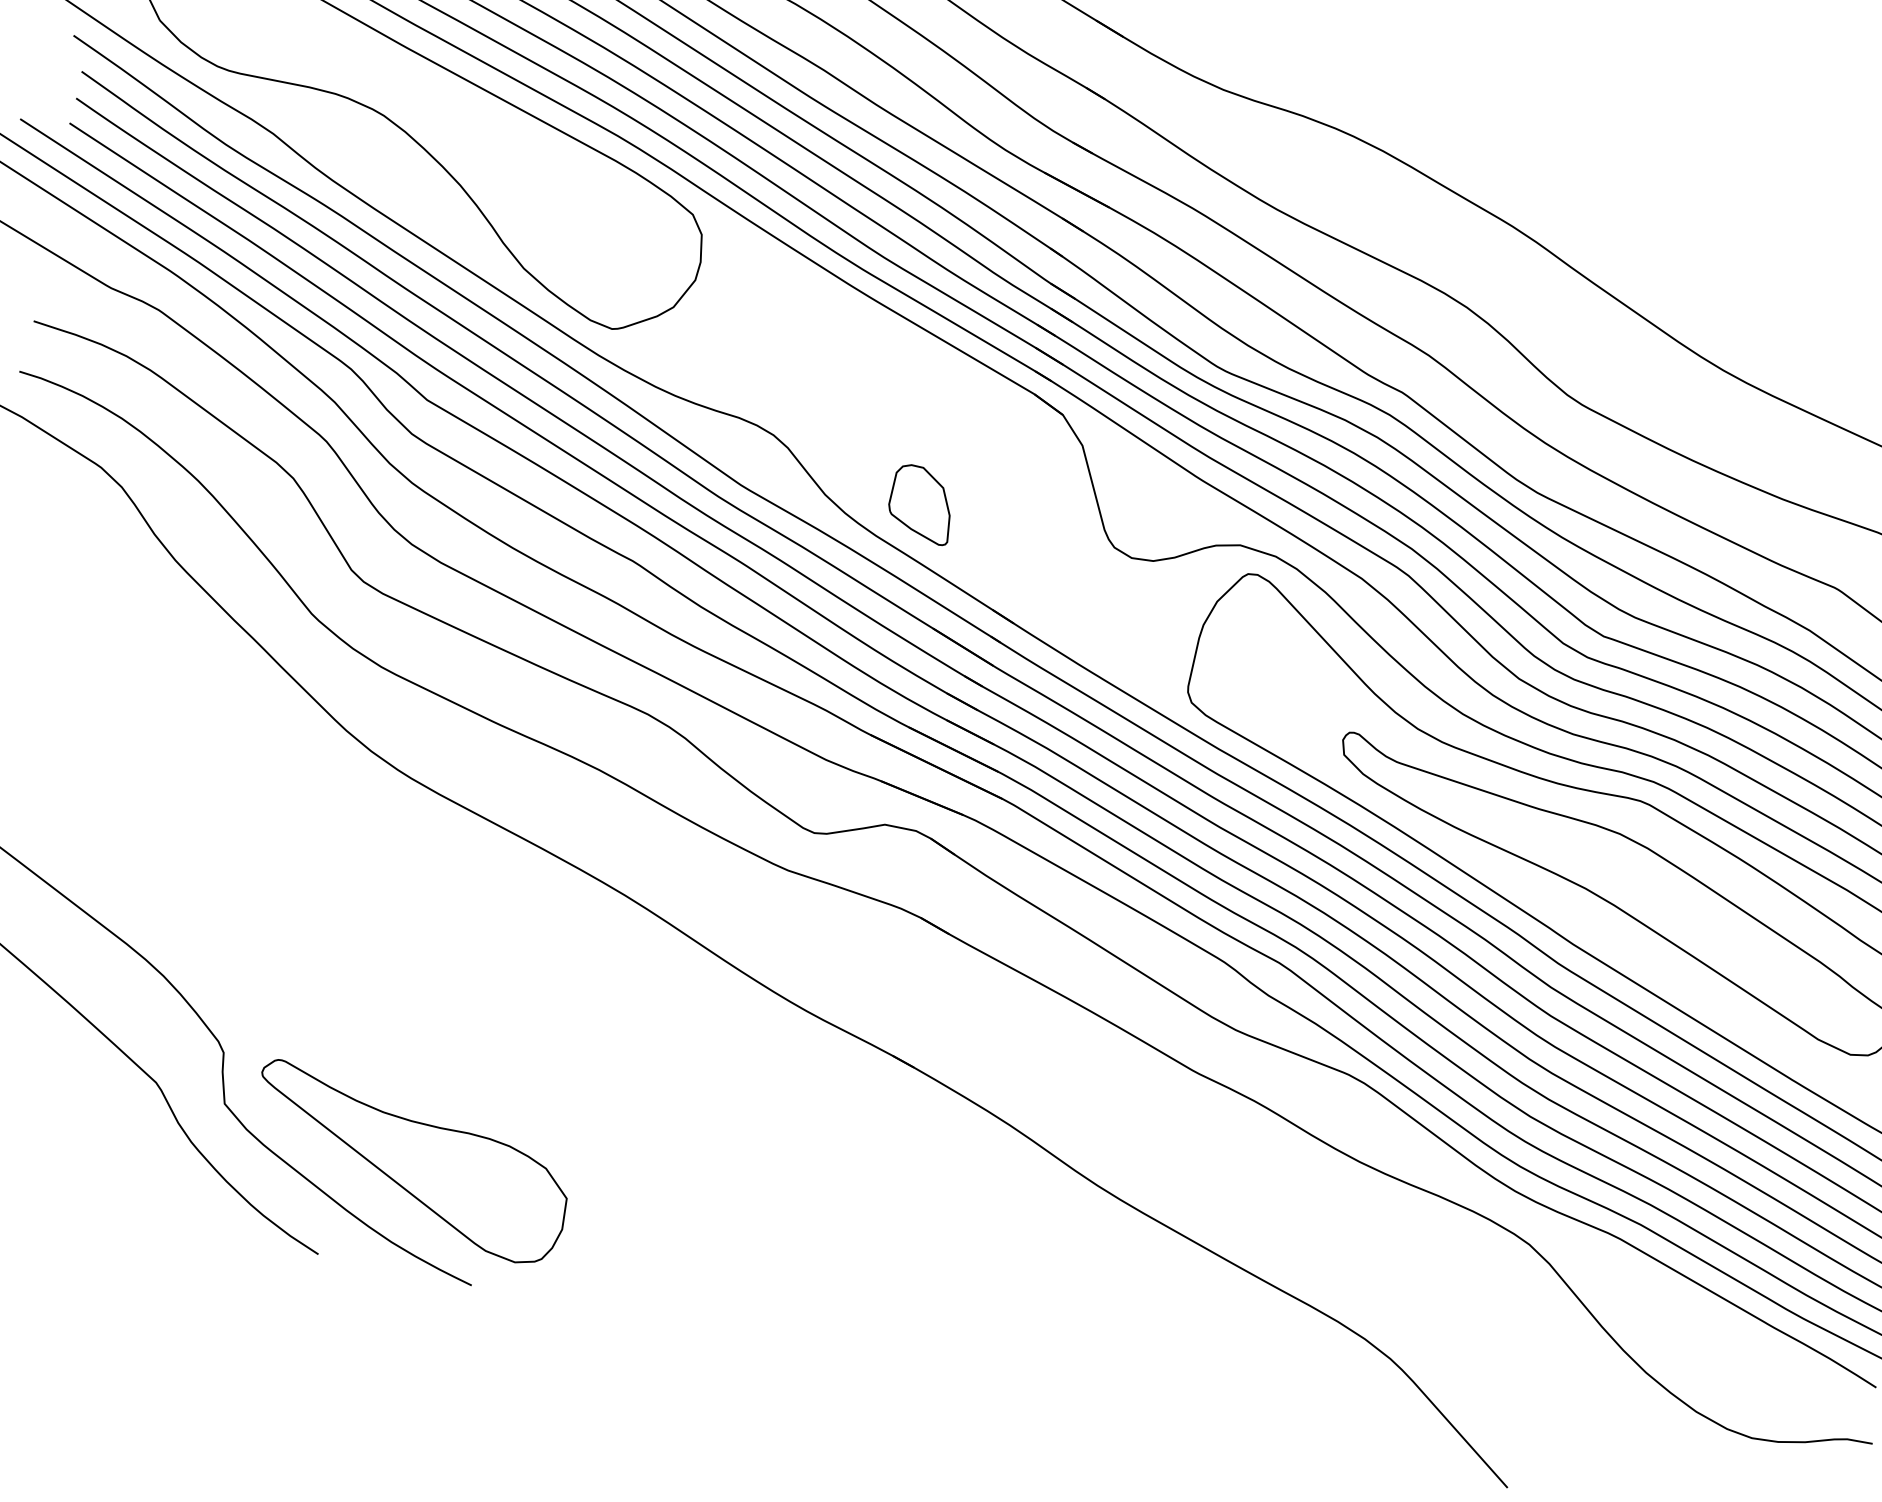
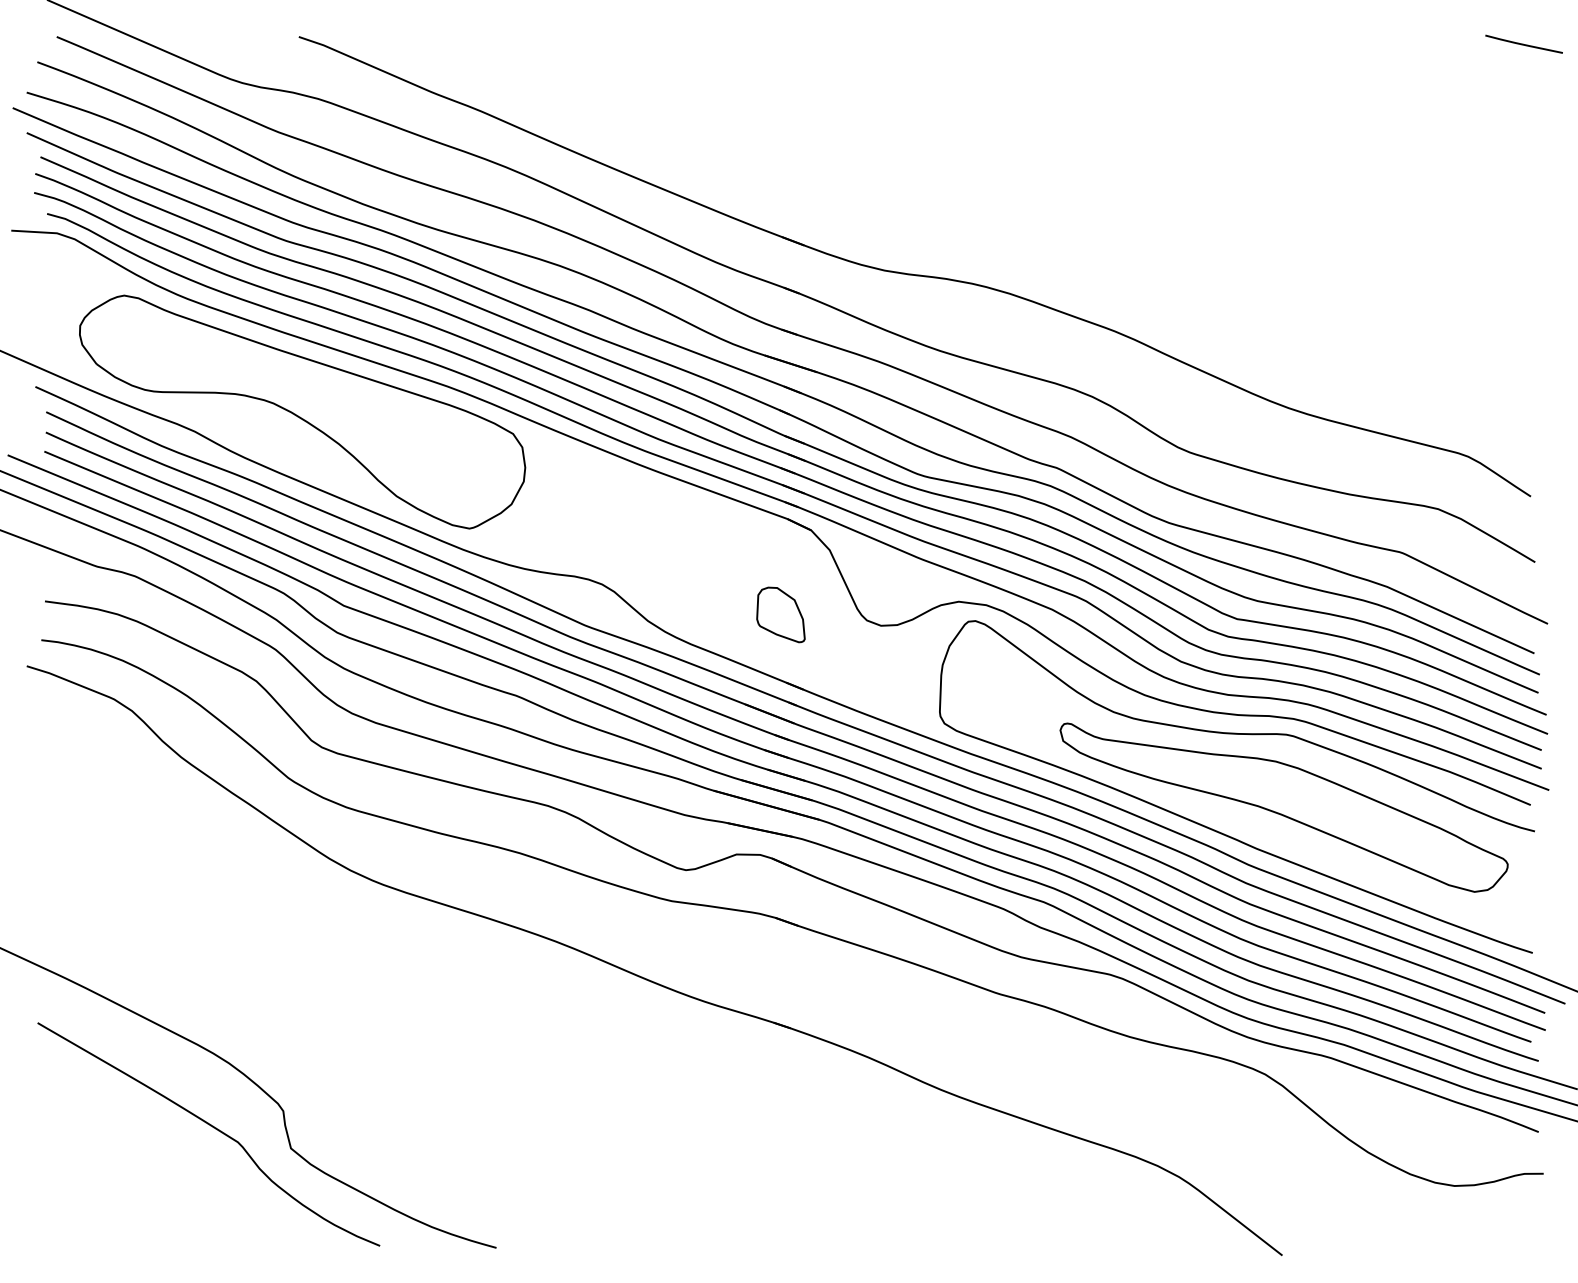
part: (921, 503) -> (780, 614), moved
part: (409, 1162) -> (434, 1166), removed

